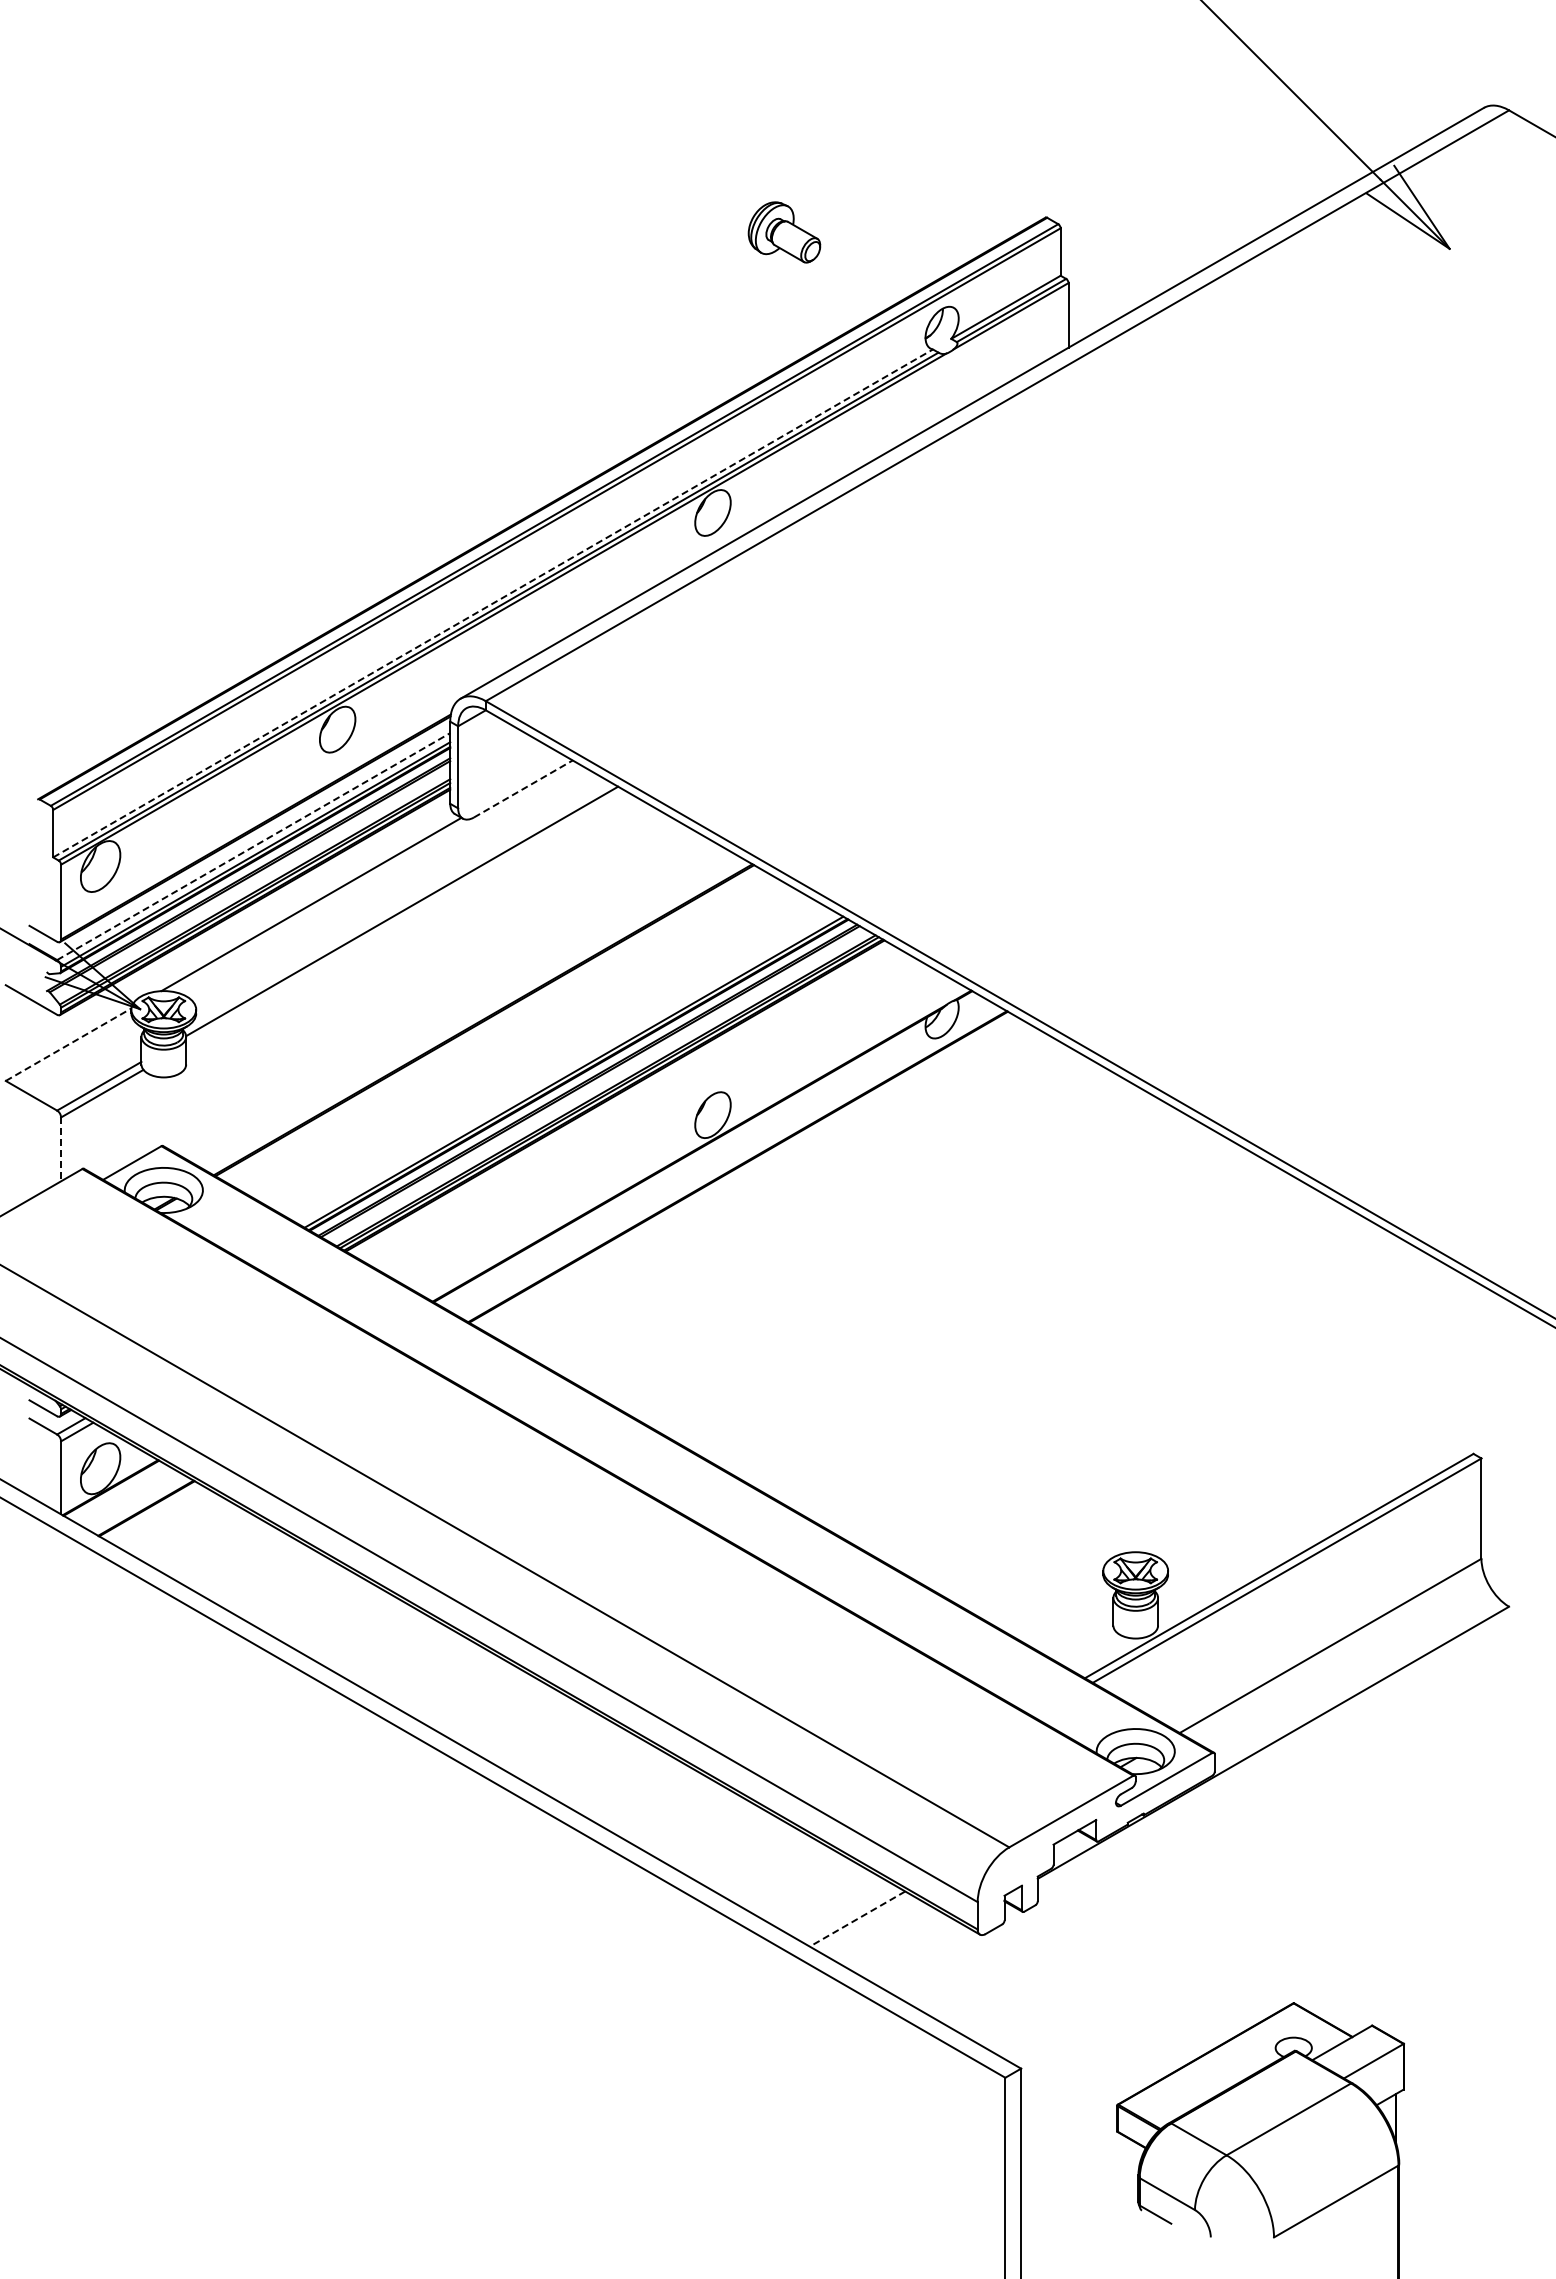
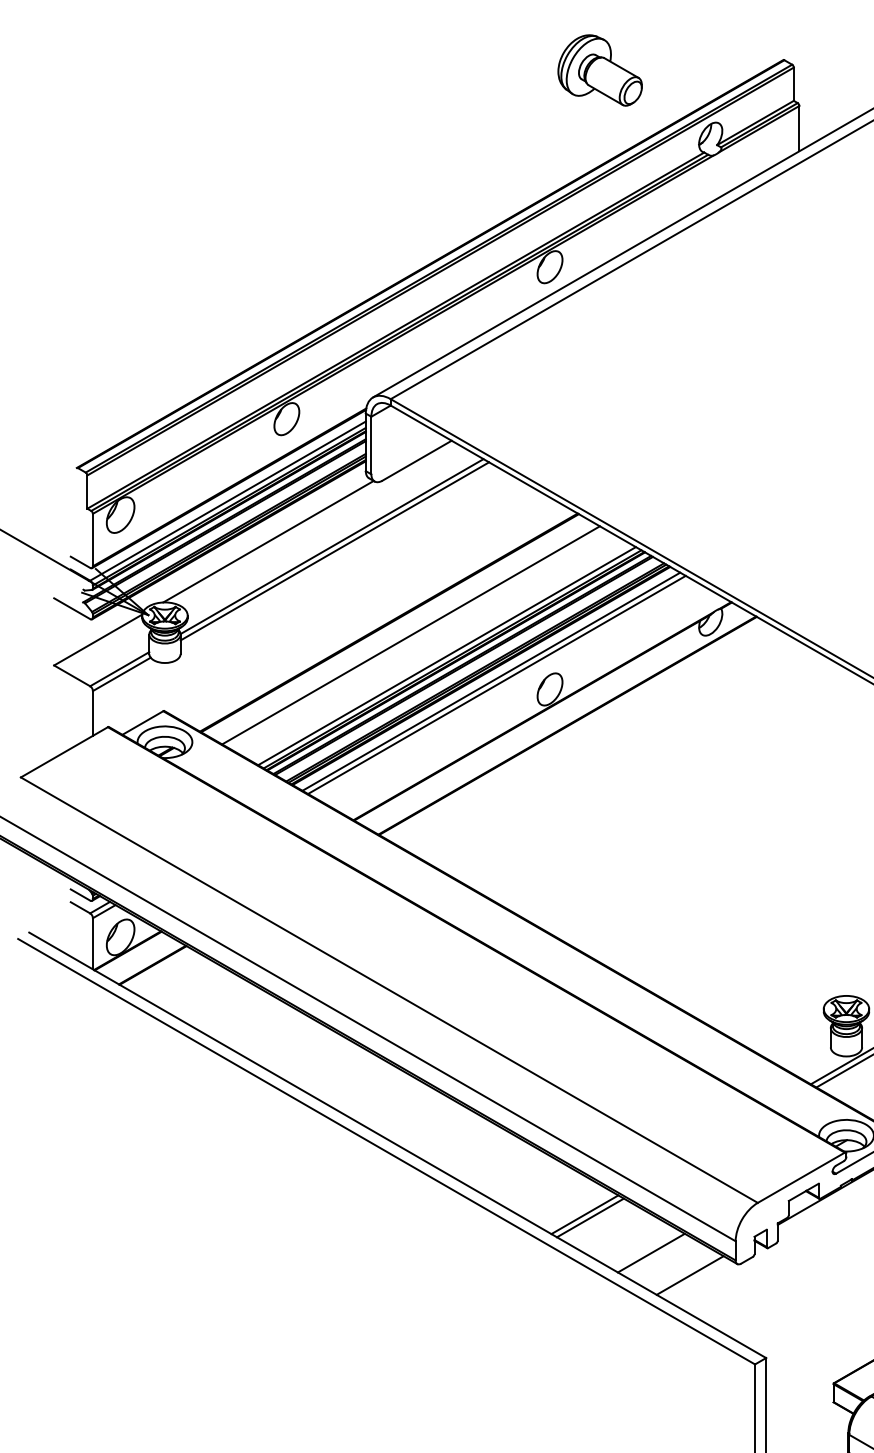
part: (784, 232) -> (600, 70), size x1.67
line: (493, 603) -> (396, 330), dashed -> solid
line: (523, 788) -> (417, 460), dashed -> solid
line: (253, 846) -> (227, 501), dashed -> solid
line: (406, 918) -> (335, 551), added
line: (514, 1037) -> (410, 635), added
line: (68, 1044) -> (98, 639), dashed -> solid
line: (565, 1067) -> (446, 656), added
line: (628, 1103) -> (490, 681), added
line: (636, 1108) -> (496, 684), added
line: (61, 1149) -> (93, 713), dashed -> solid
line: (762, 1863) -> (584, 1214), added
line: (770, 1868) -> (590, 1217), added
line: (857, 1919) -> (651, 1253), dashed -> solid
line: (912, 1950) -> (689, 1275), added

